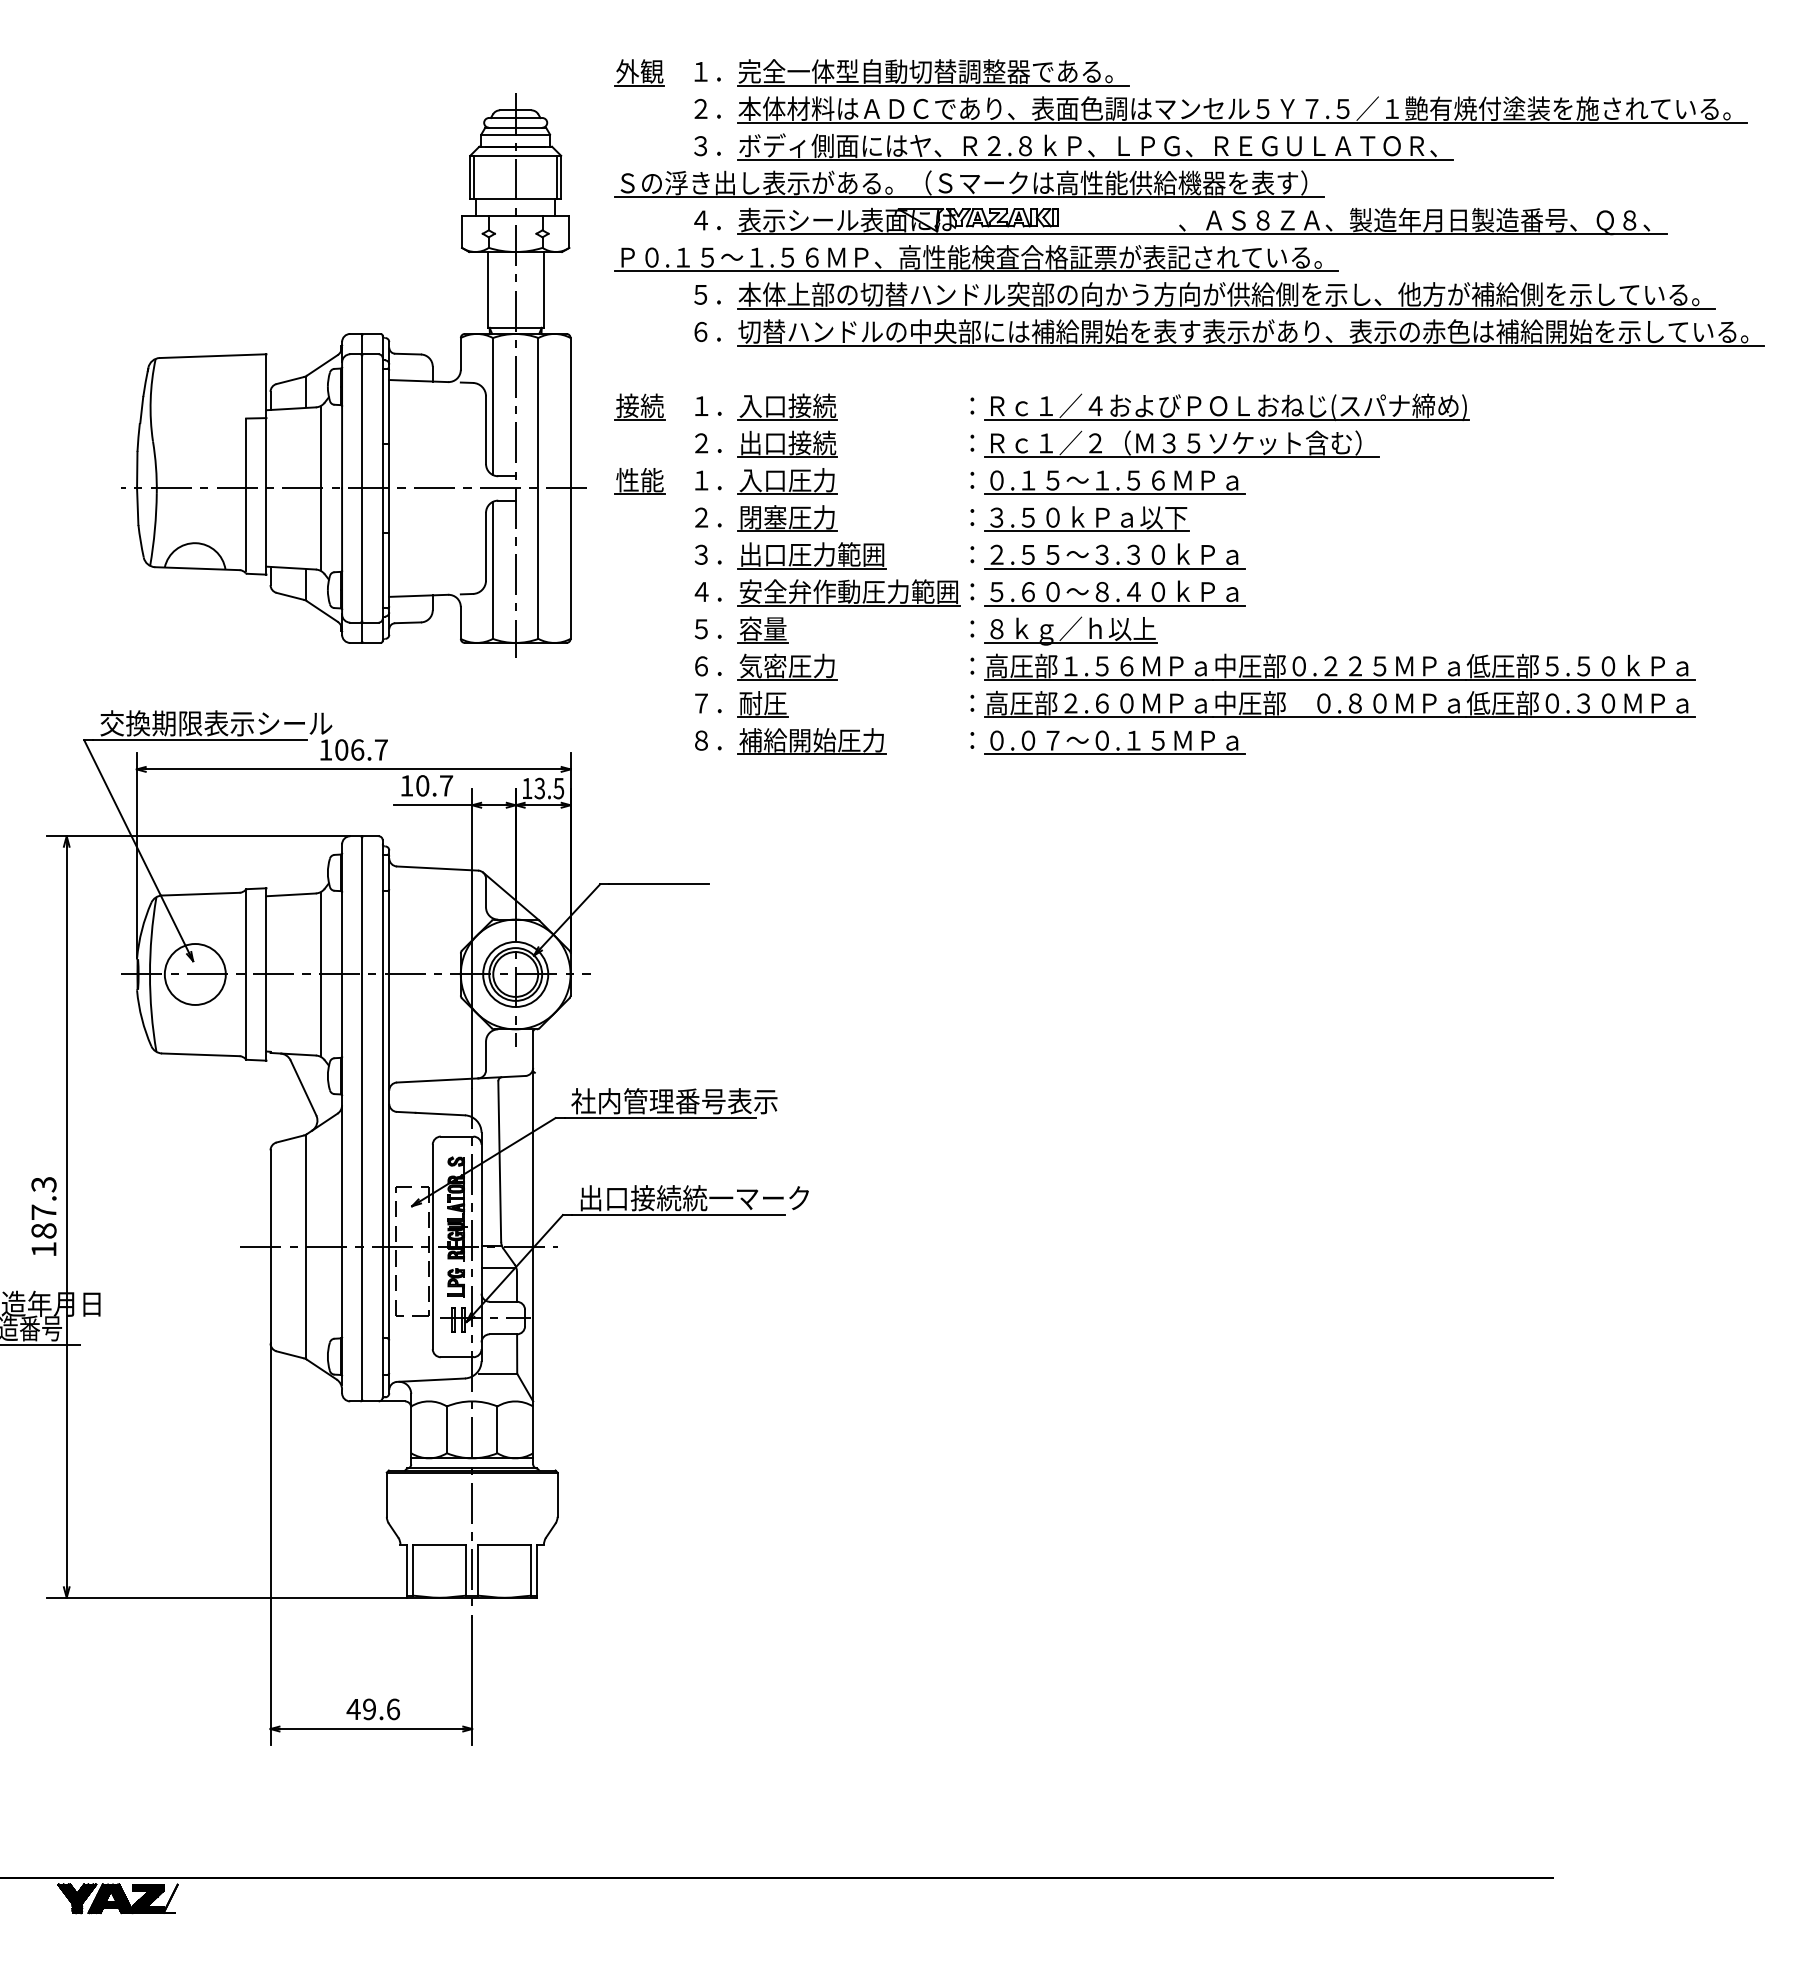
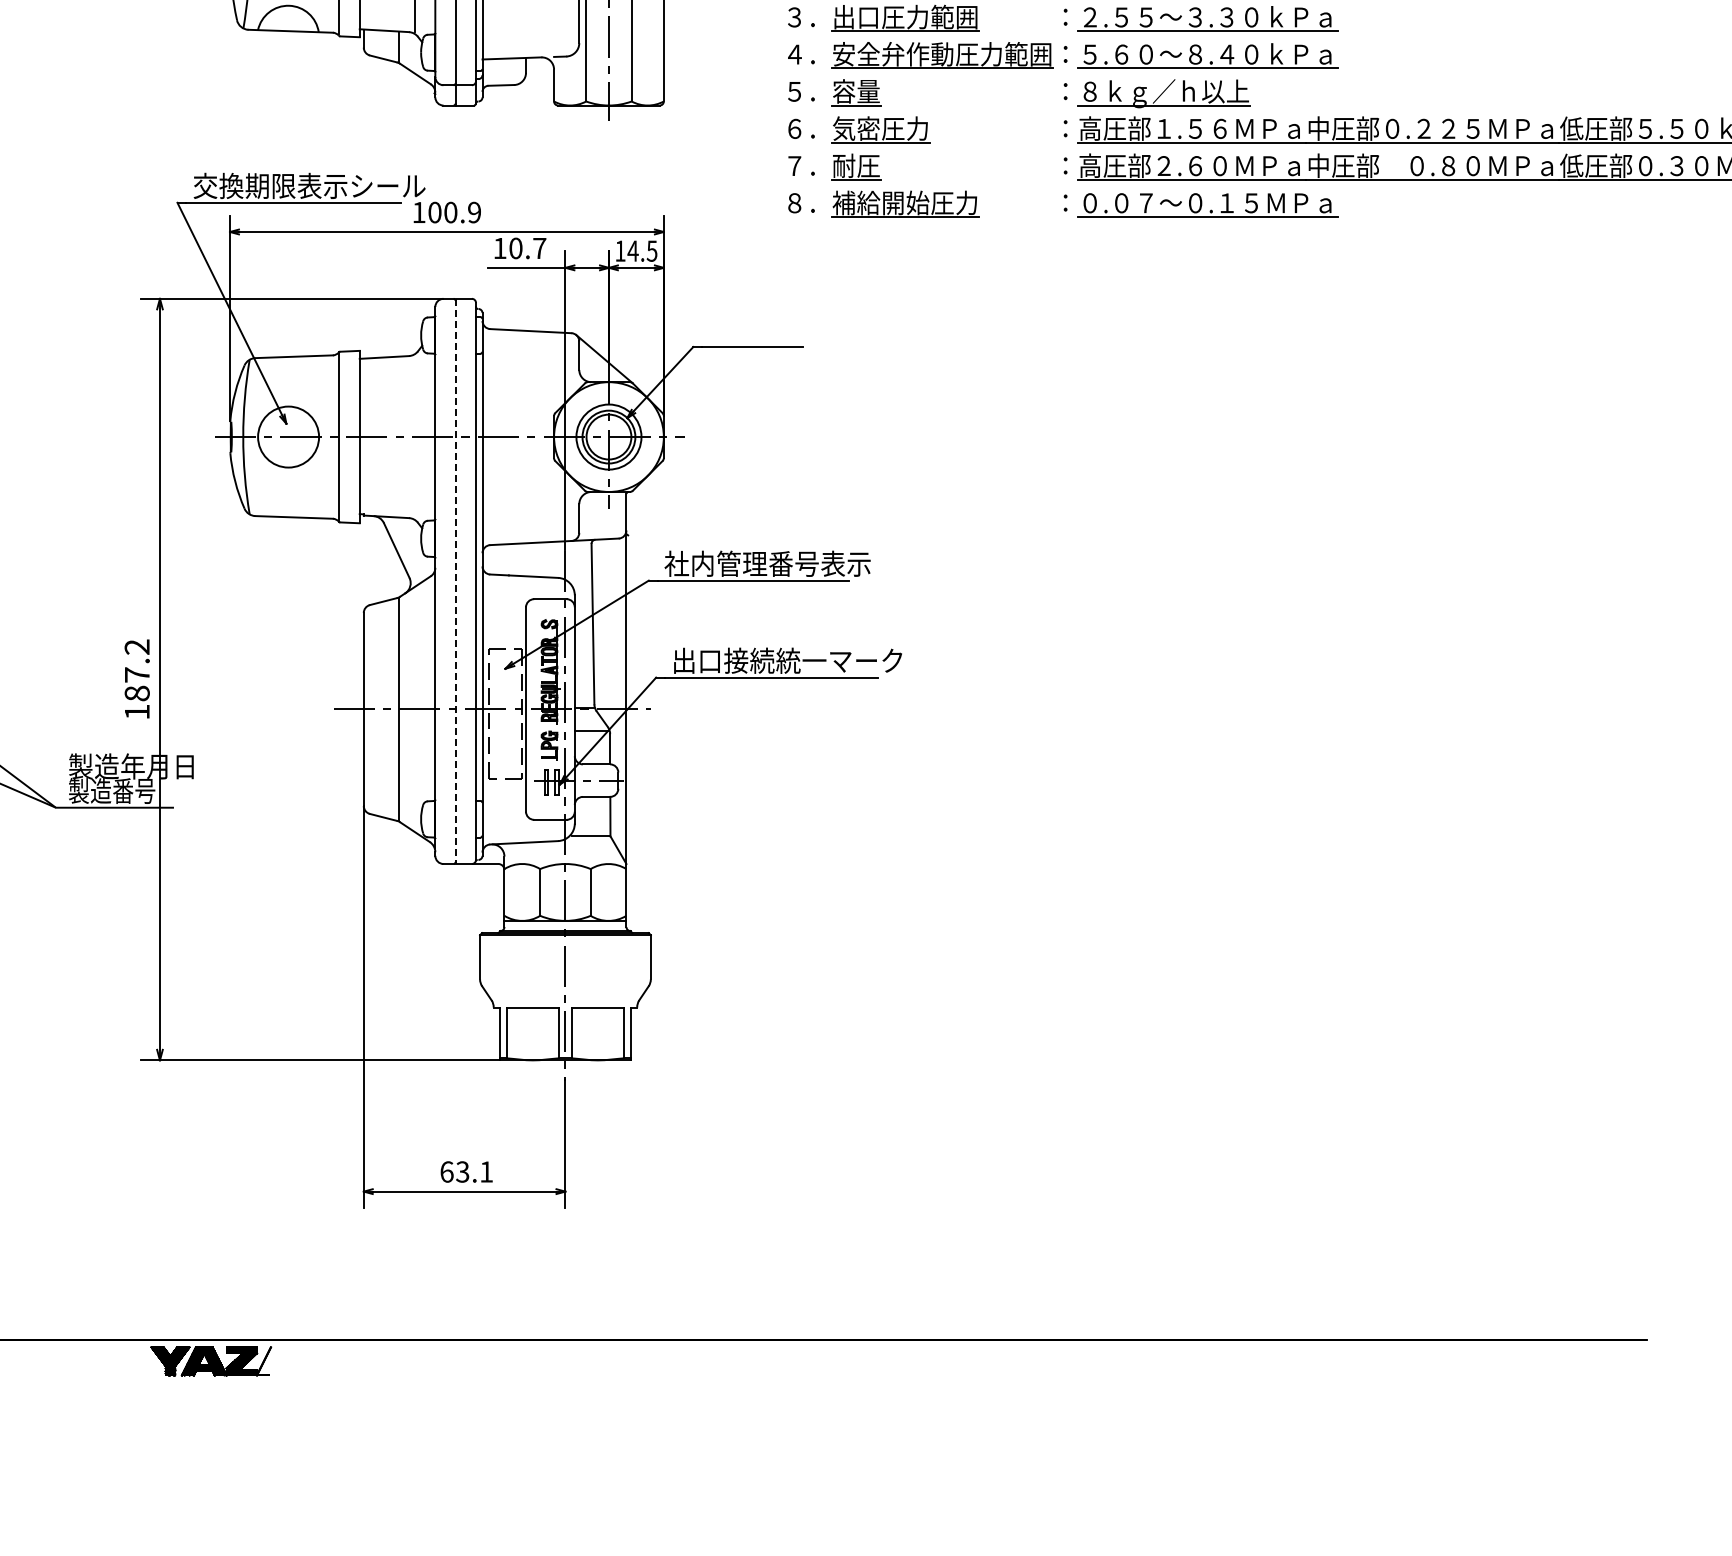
text: (369, 749) -> (462, 212), 106.7 -> 100.9
text: (539, 788) -> (632, 251), 13.5 -> 14.5
line: (321, 974) -> (414, 437), removed
line: (362, 1118) -> (455, 581), solid -> dashed
text: (43, 1184) -> (136, 647), 187.3 -> 187.2
text: (373, 1709) -> (466, 1172), 49.6 -> 63.1

